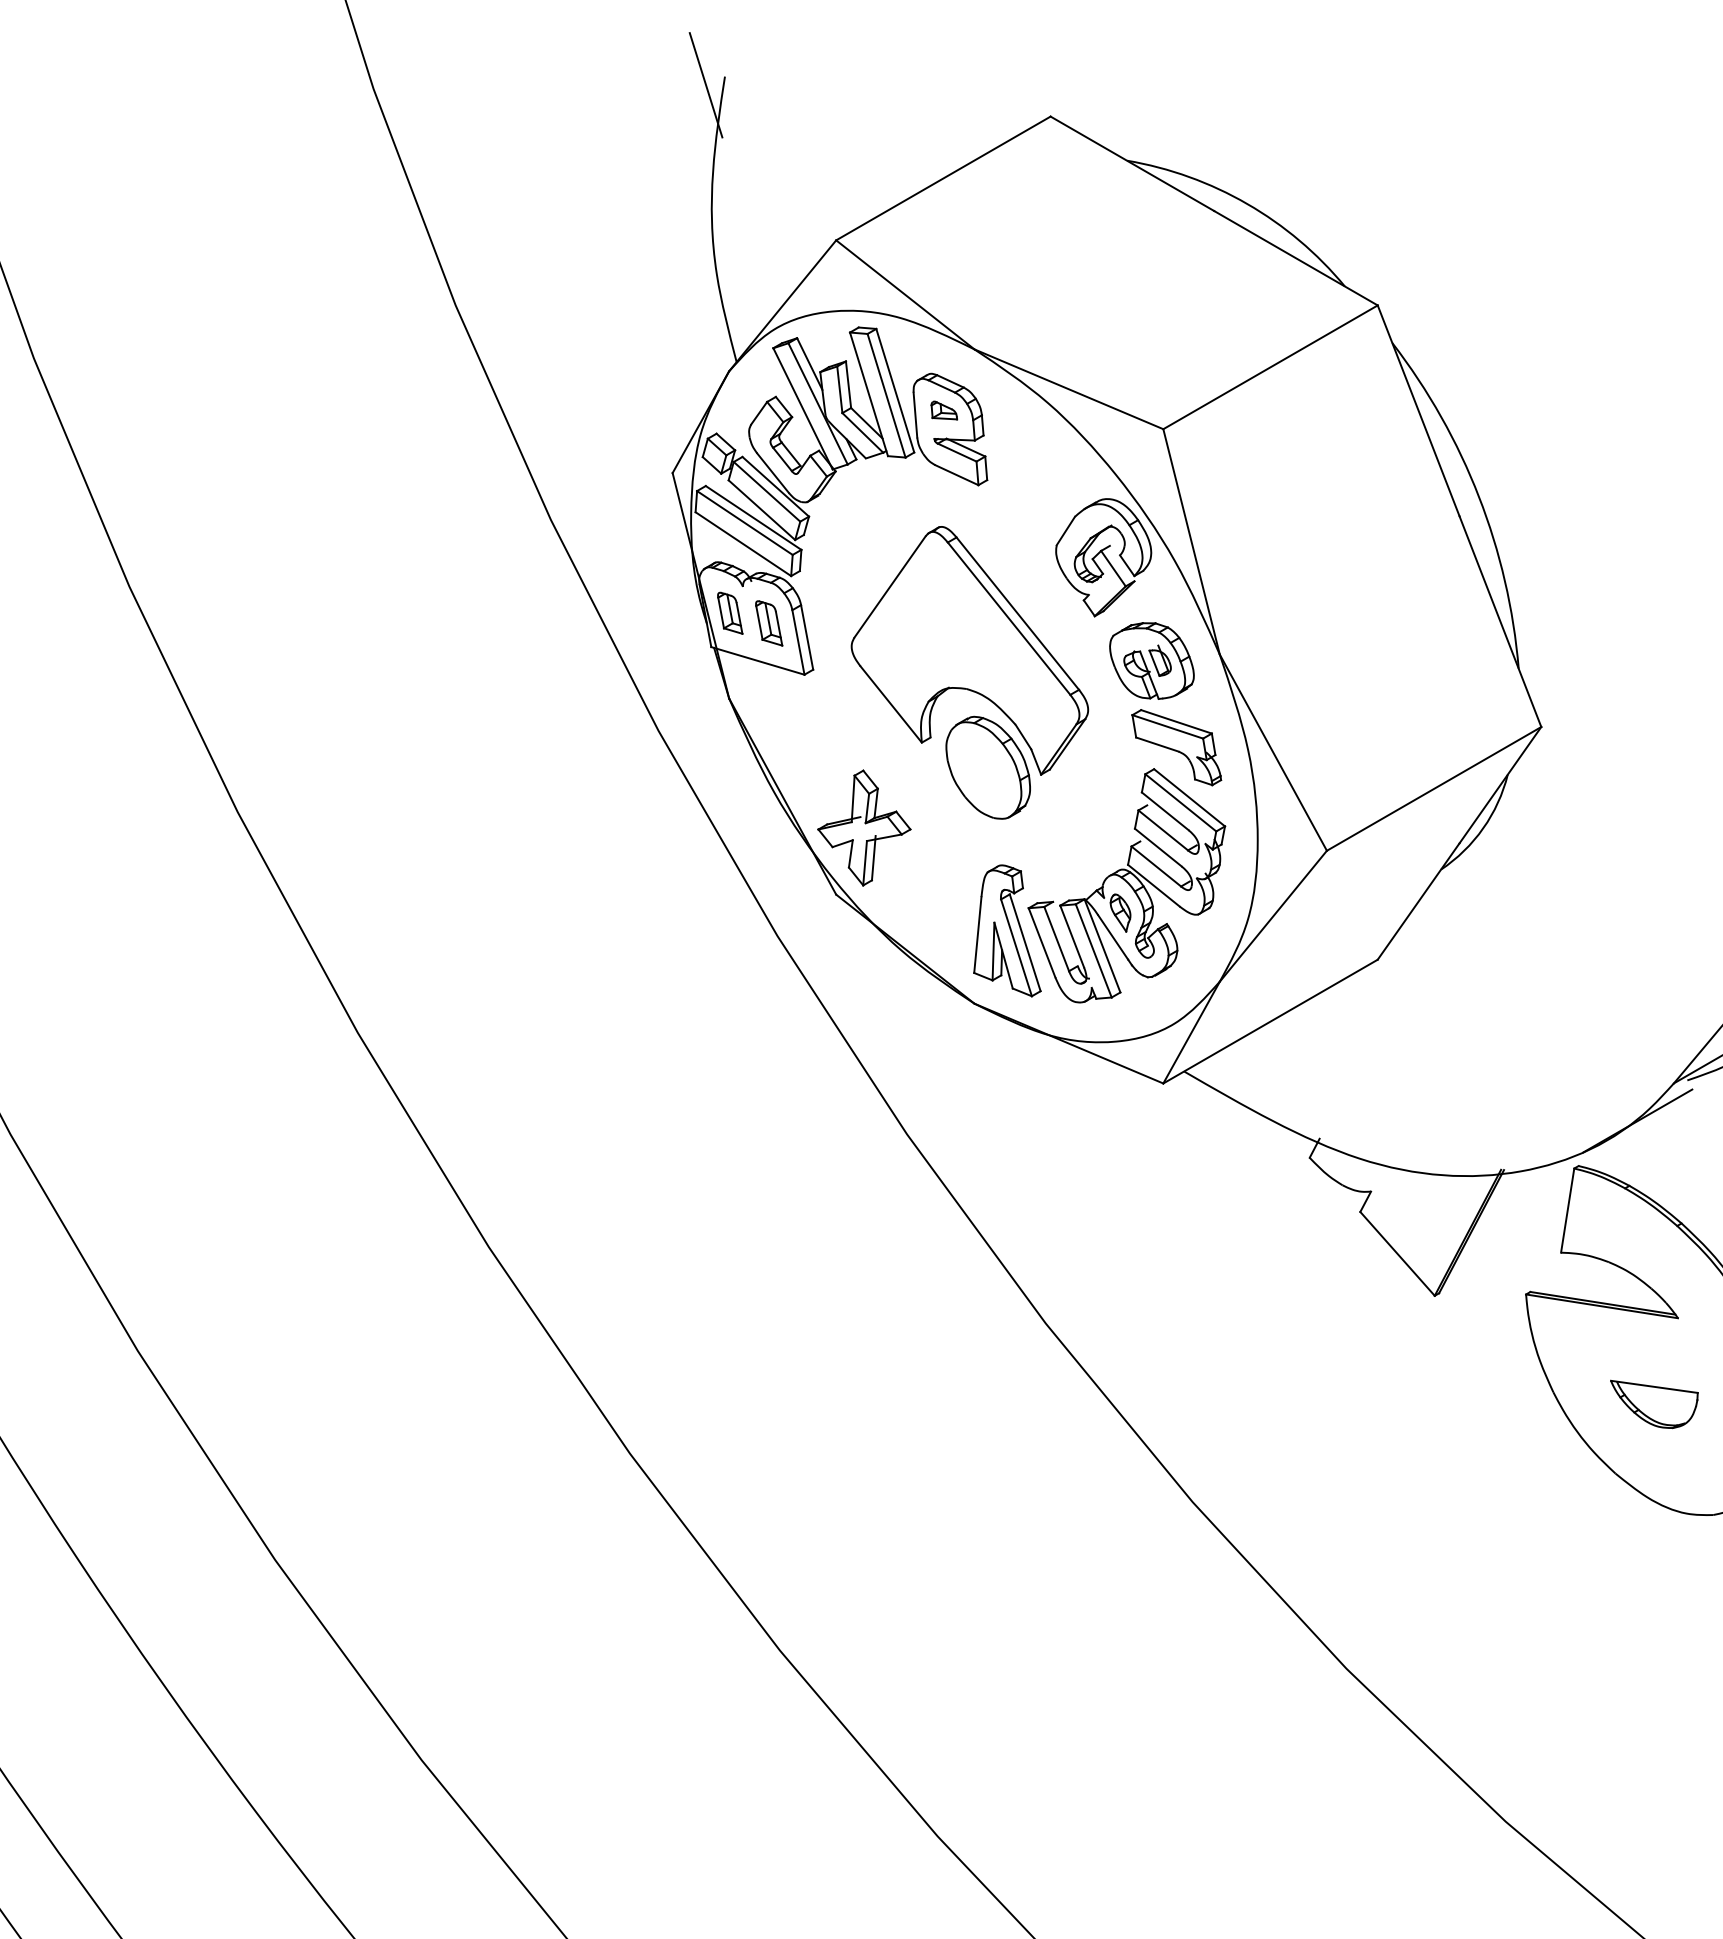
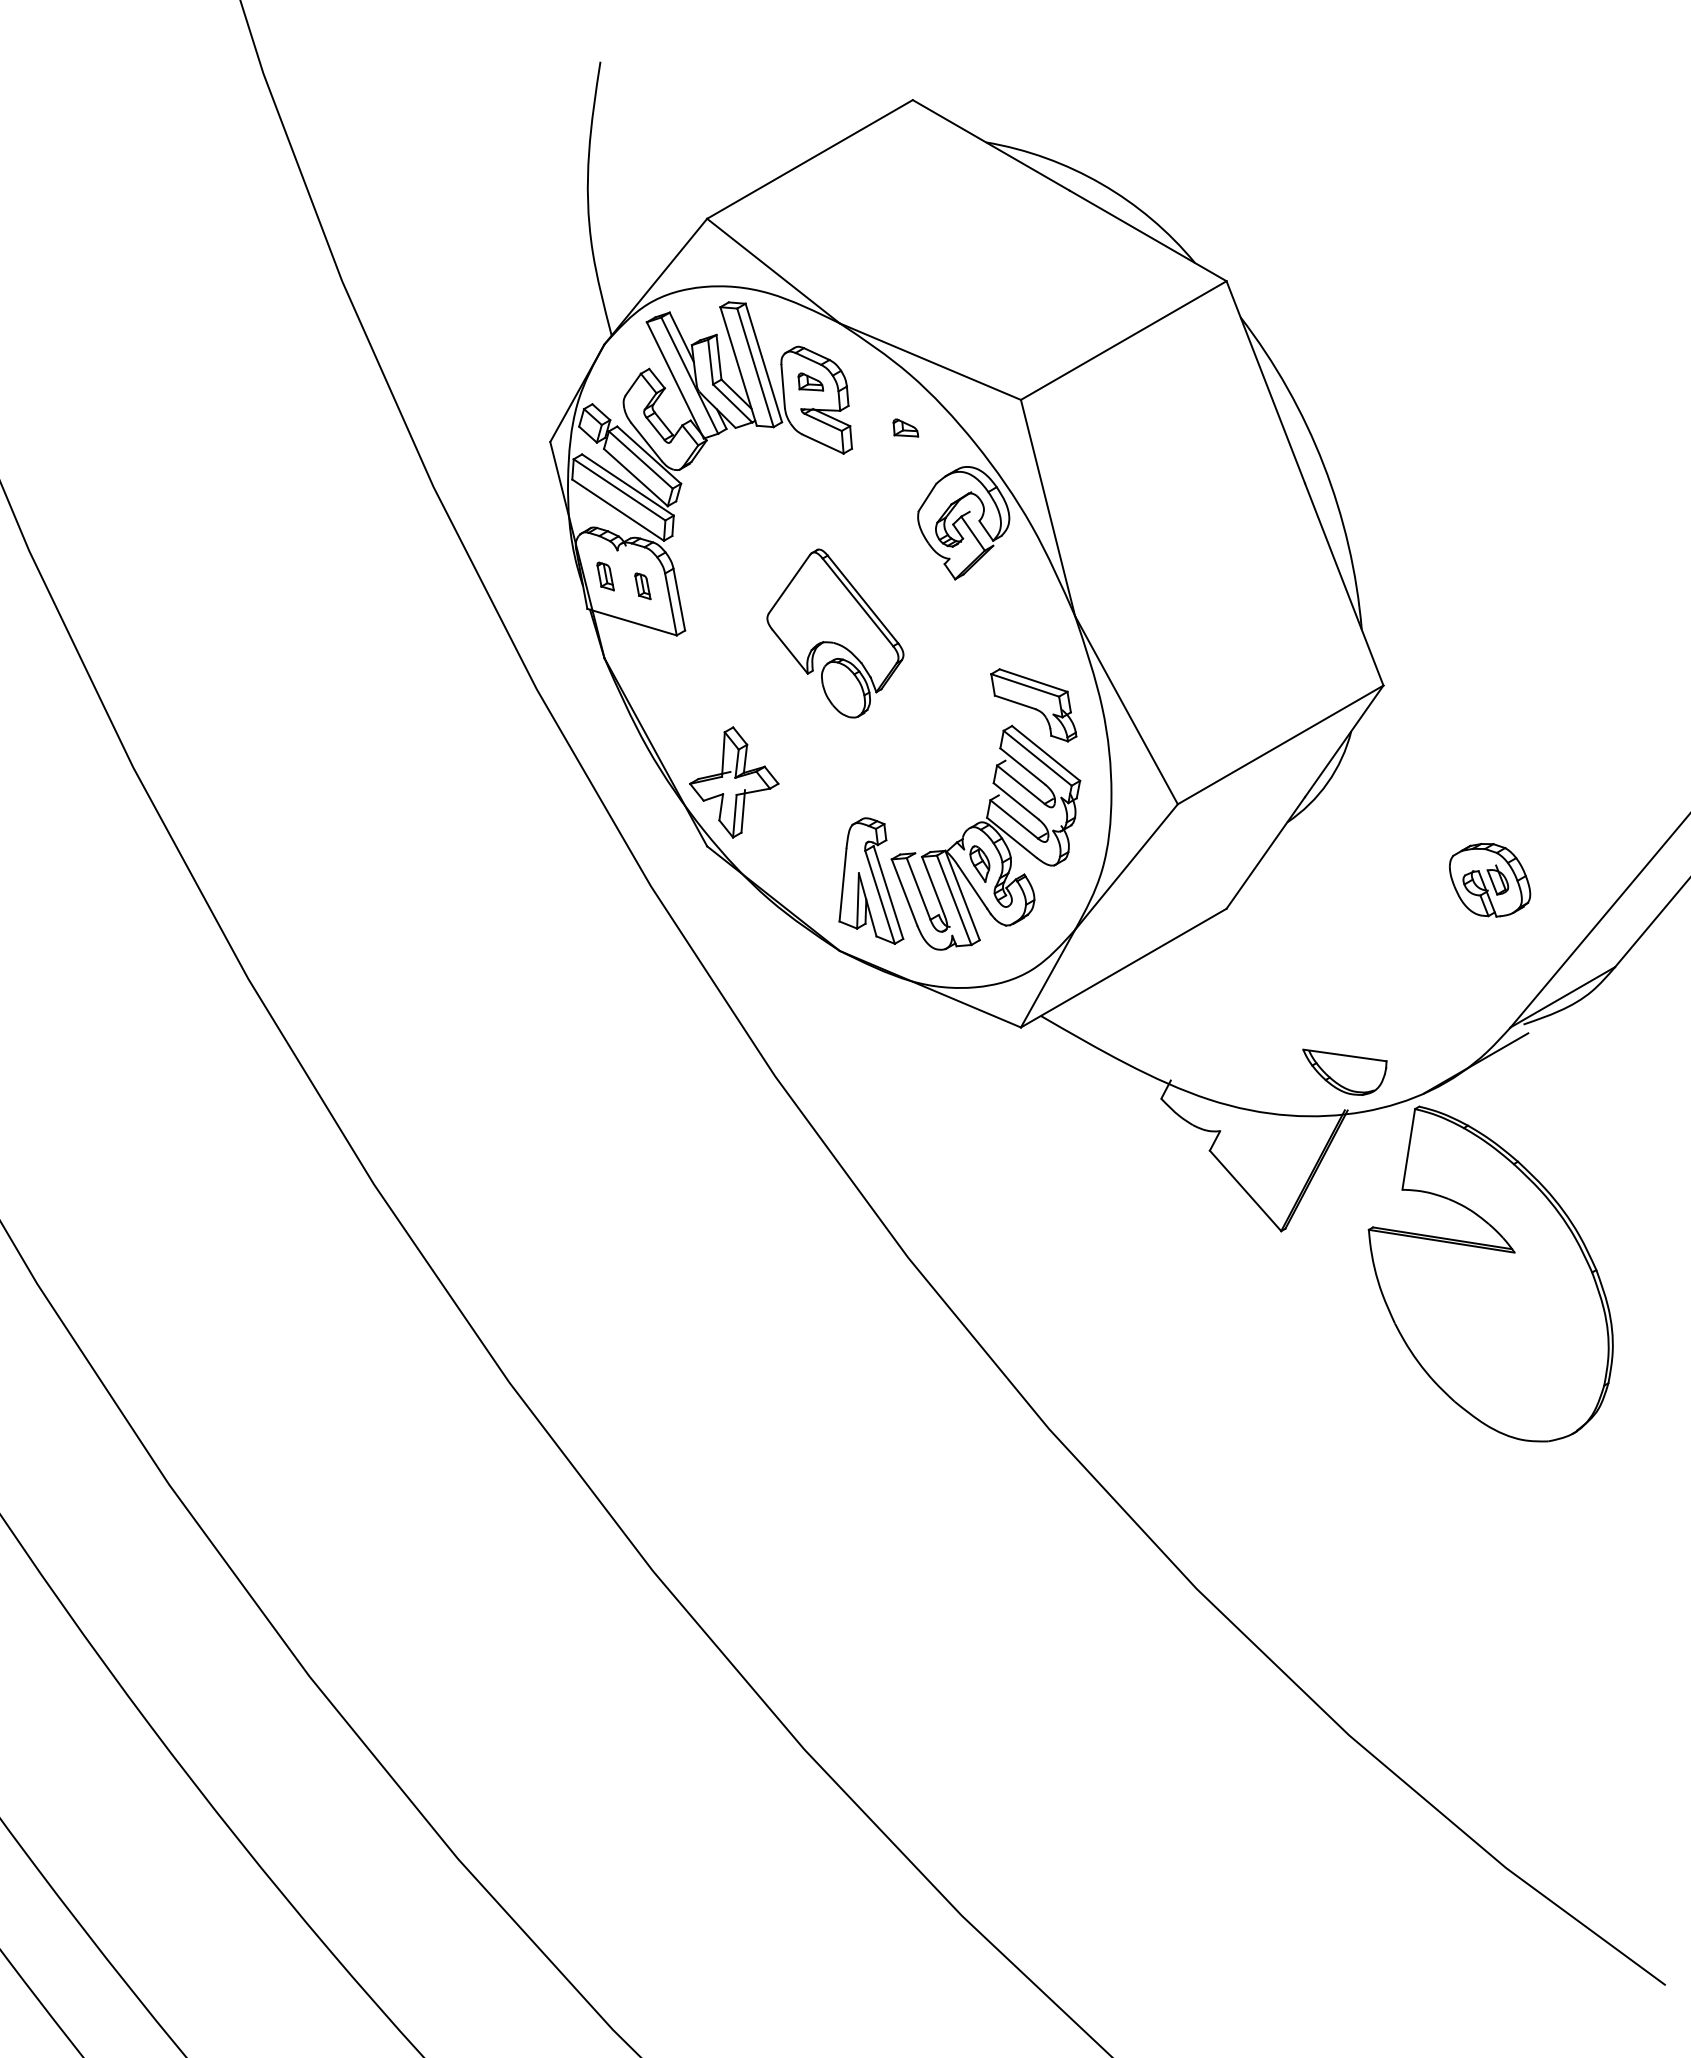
line: (705, 84) -> (581, 69), removed
part: (1042, 457) -> (905, 427), added
part: (730, 613) -> (605, 576), size x0.7
part: (768, 623) -> (642, 586), size x0.6
part: (1152, 661) -> (1490, 880), moved
part: (970, 672) -> (835, 633), size x0.6
part: (1653, 1403) -> (1344, 1071), moved

